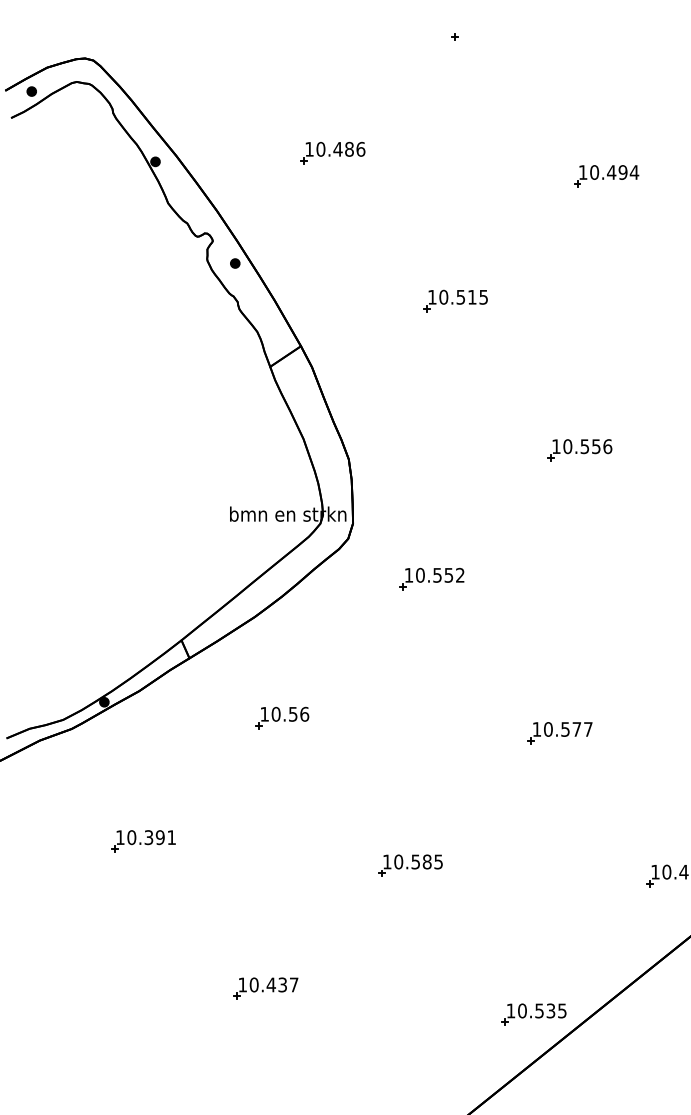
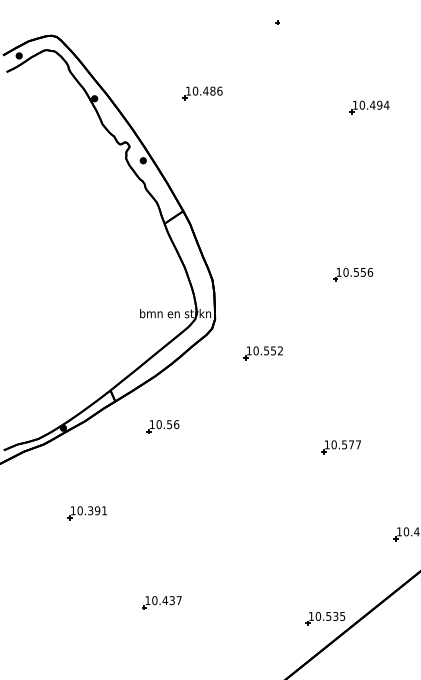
part: (455, 300) -> (277, 183), removed
part: (281, 717) -> (162, 426), moved
part: (409, 865) -> (249, 527), removed

